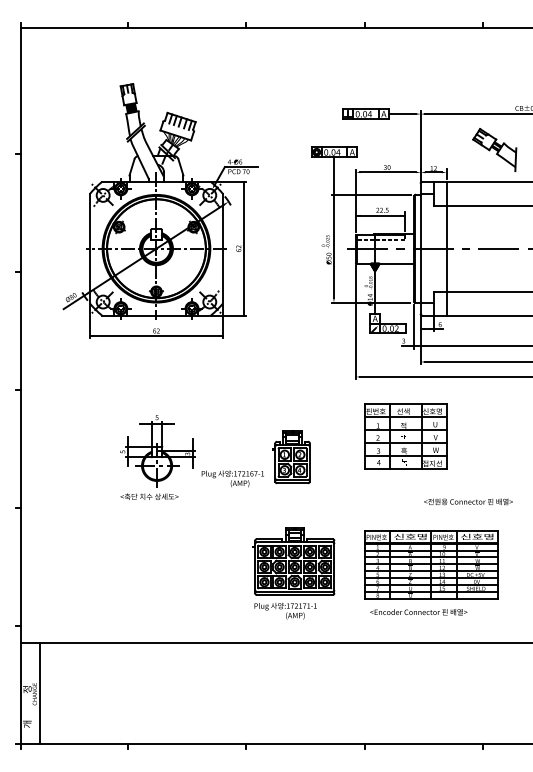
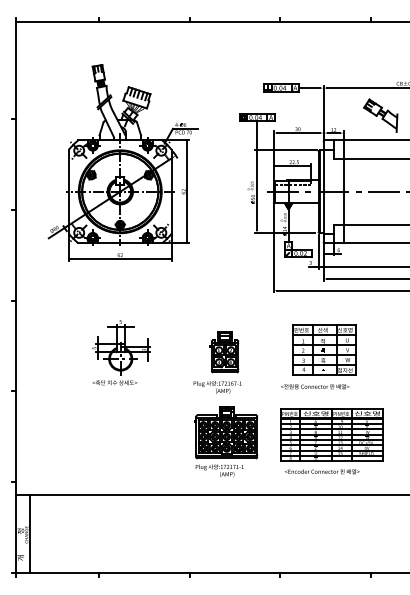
part: (405, 436) -> (324, 349), moved
text: (232, 478) -> (217, 387), moved
text: (468, 501) -> (315, 386), moved

